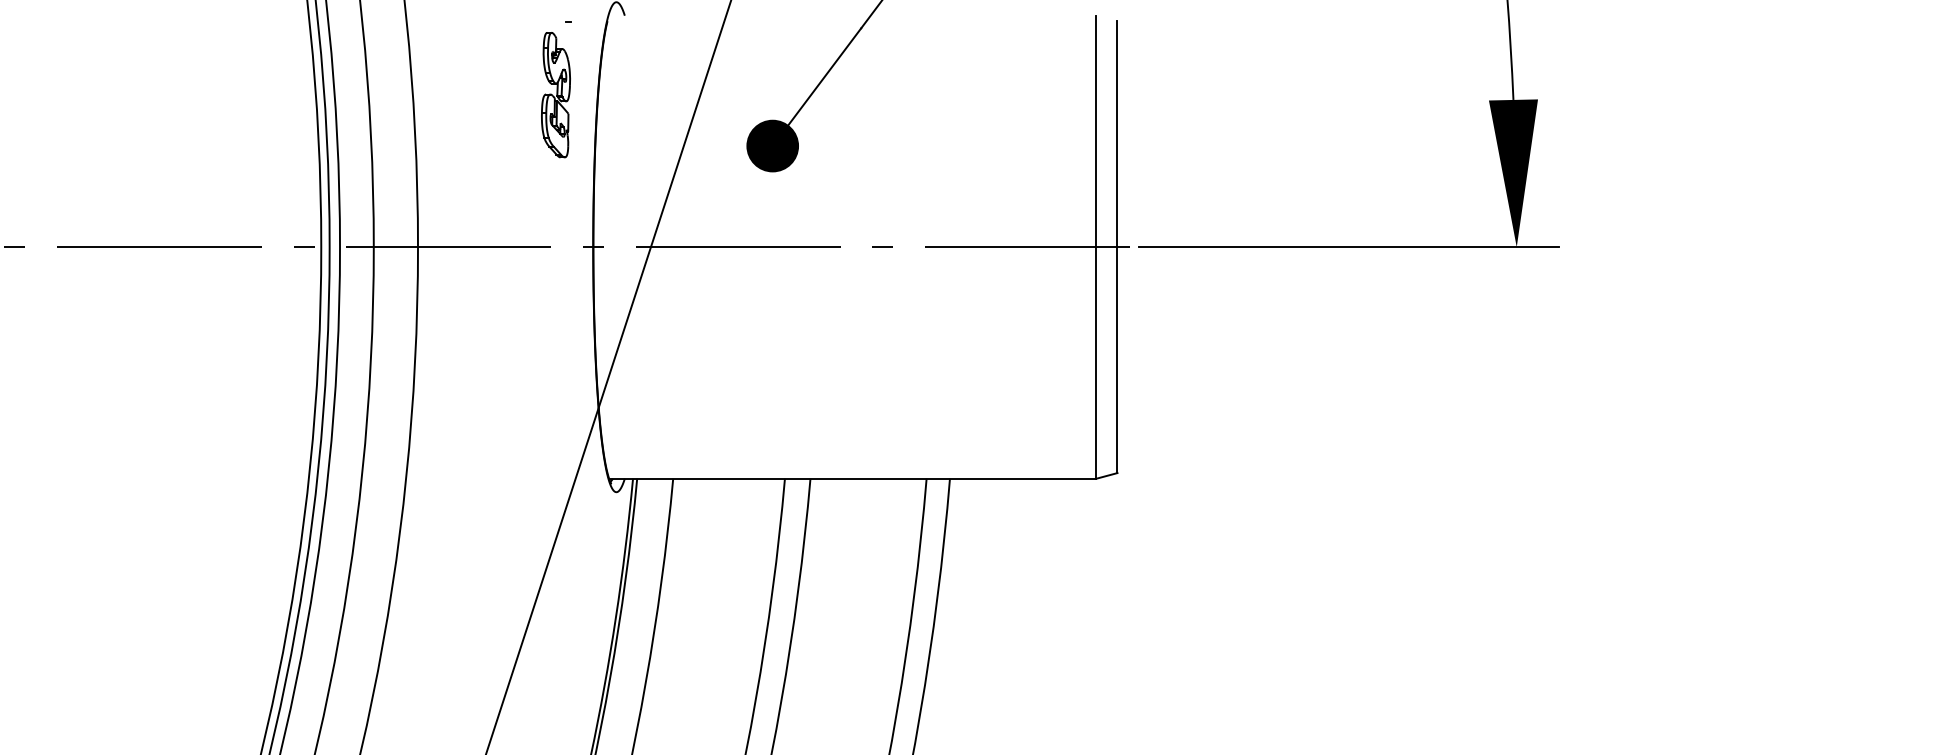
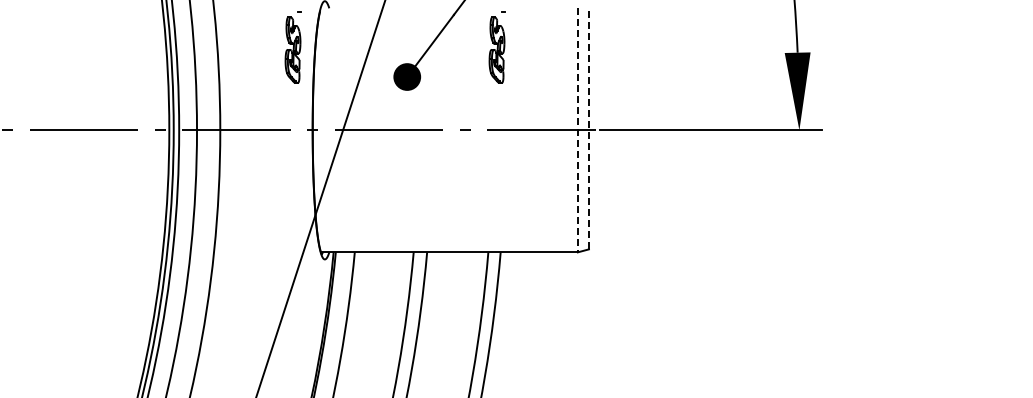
part: (942, 90) -> (496, 47), added
line: (1095, 247) -> (577, 130), solid -> dashed
line: (1116, 247) -> (588, 130), solid -> dashed

